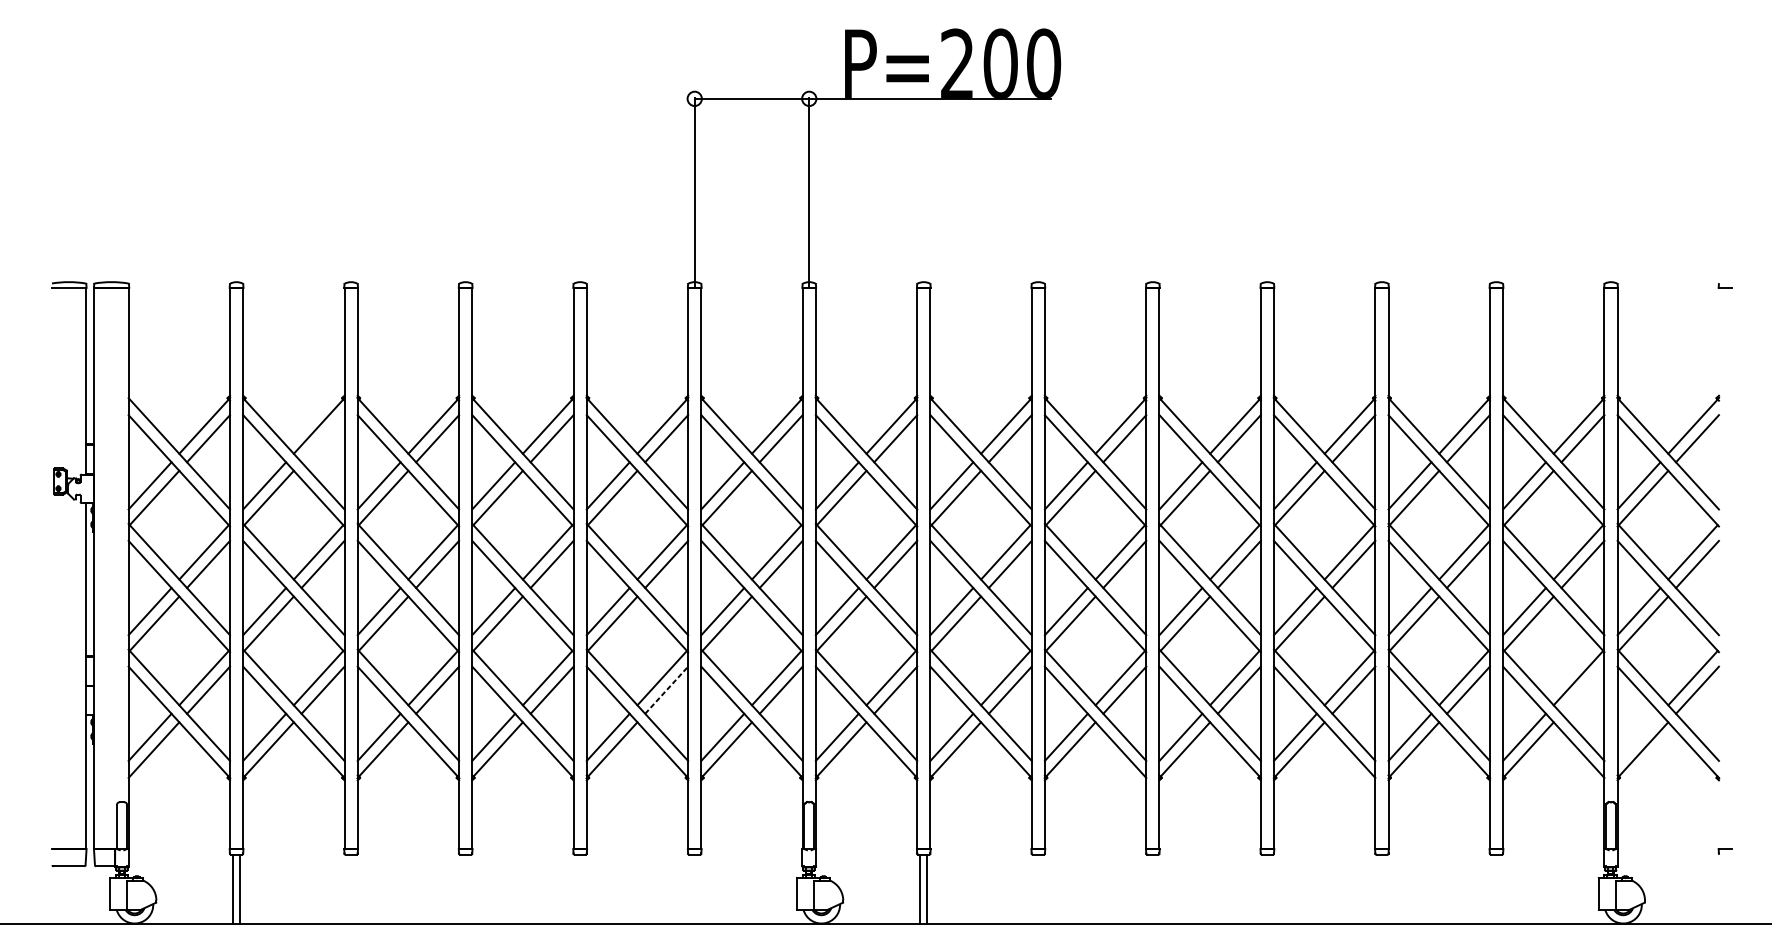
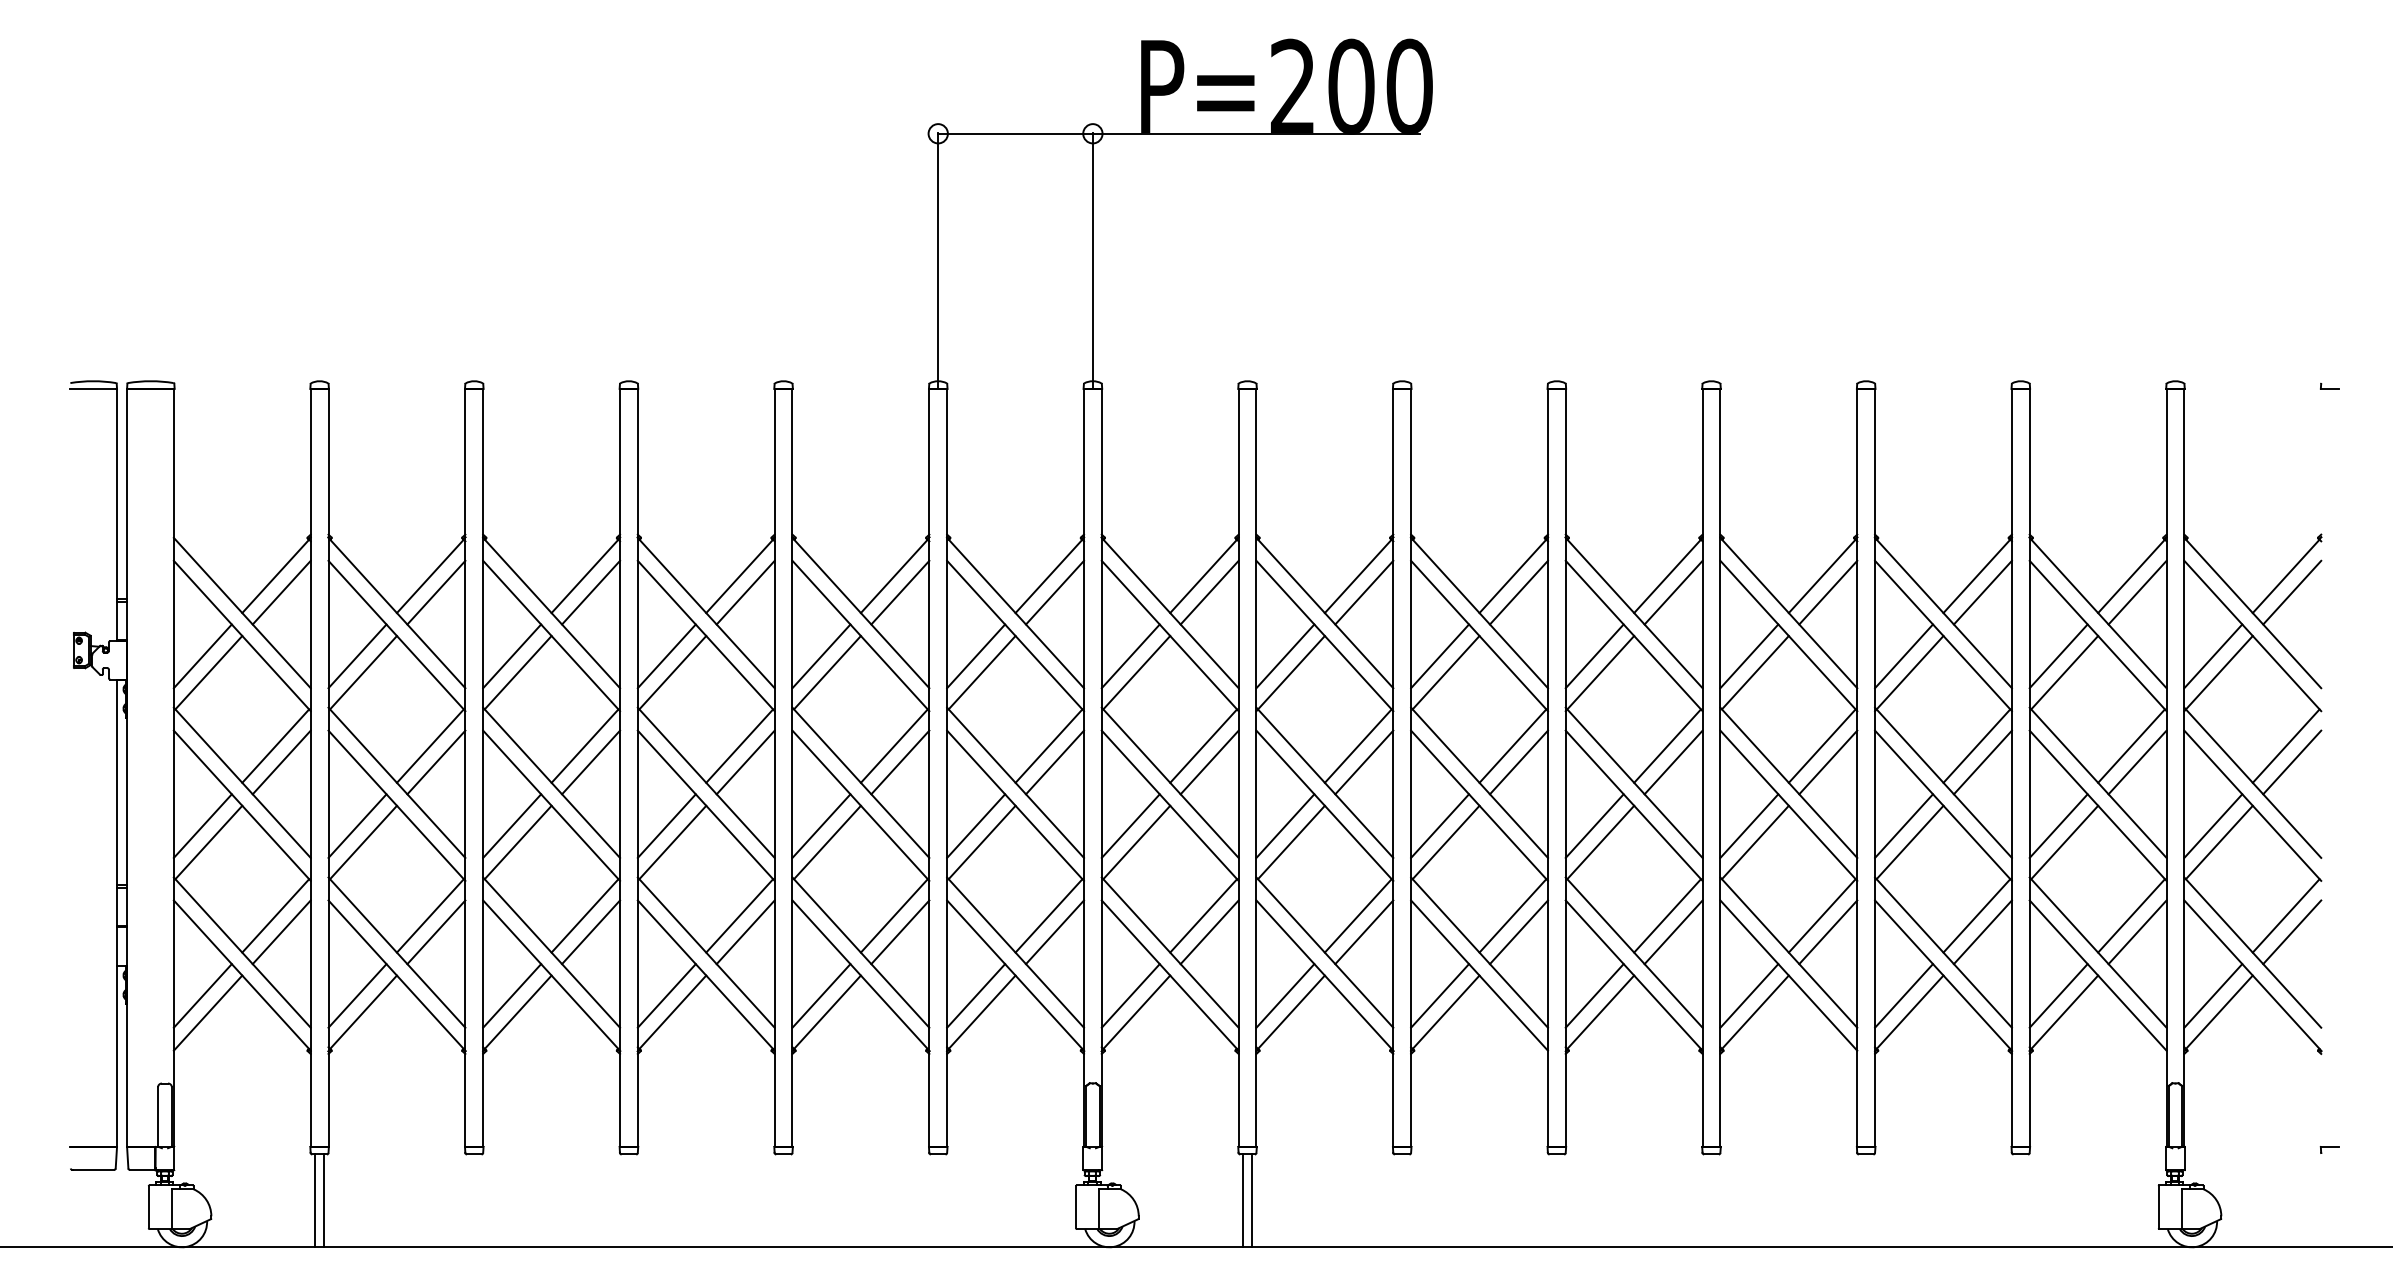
line: (323, 438) -> (436, 592), added
line: (666, 689) -> (900, 931), dashed -> solid
line: (1582, 690) -> (2137, 932), added
line: (1639, 737) -> (2213, 995), added

